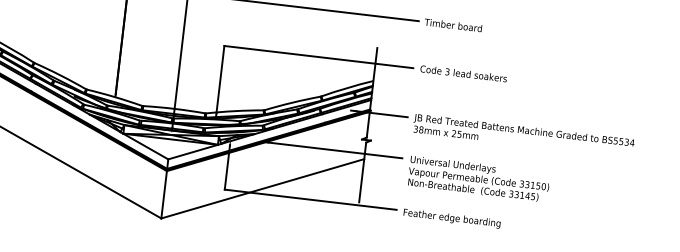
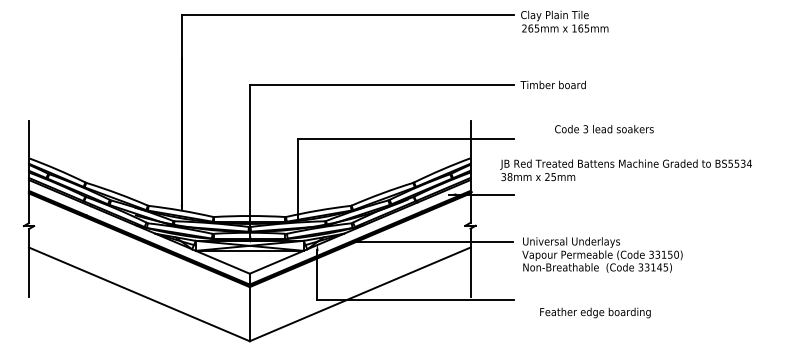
text: (463, 74) -> (604, 129), moved
text: (523, 136) -> (625, 170), moved
text: (452, 218) -> (595, 312), moved

